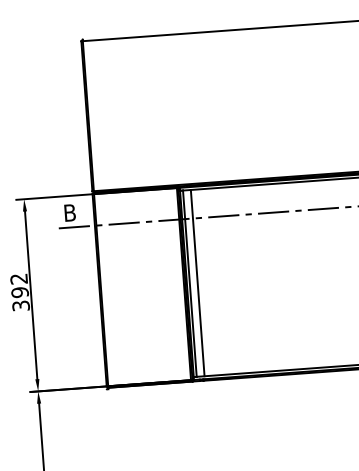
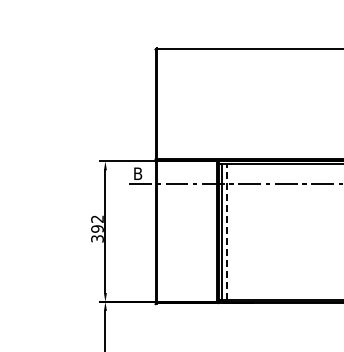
line: (198, 282) -> (227, 231), solid -> dashed

